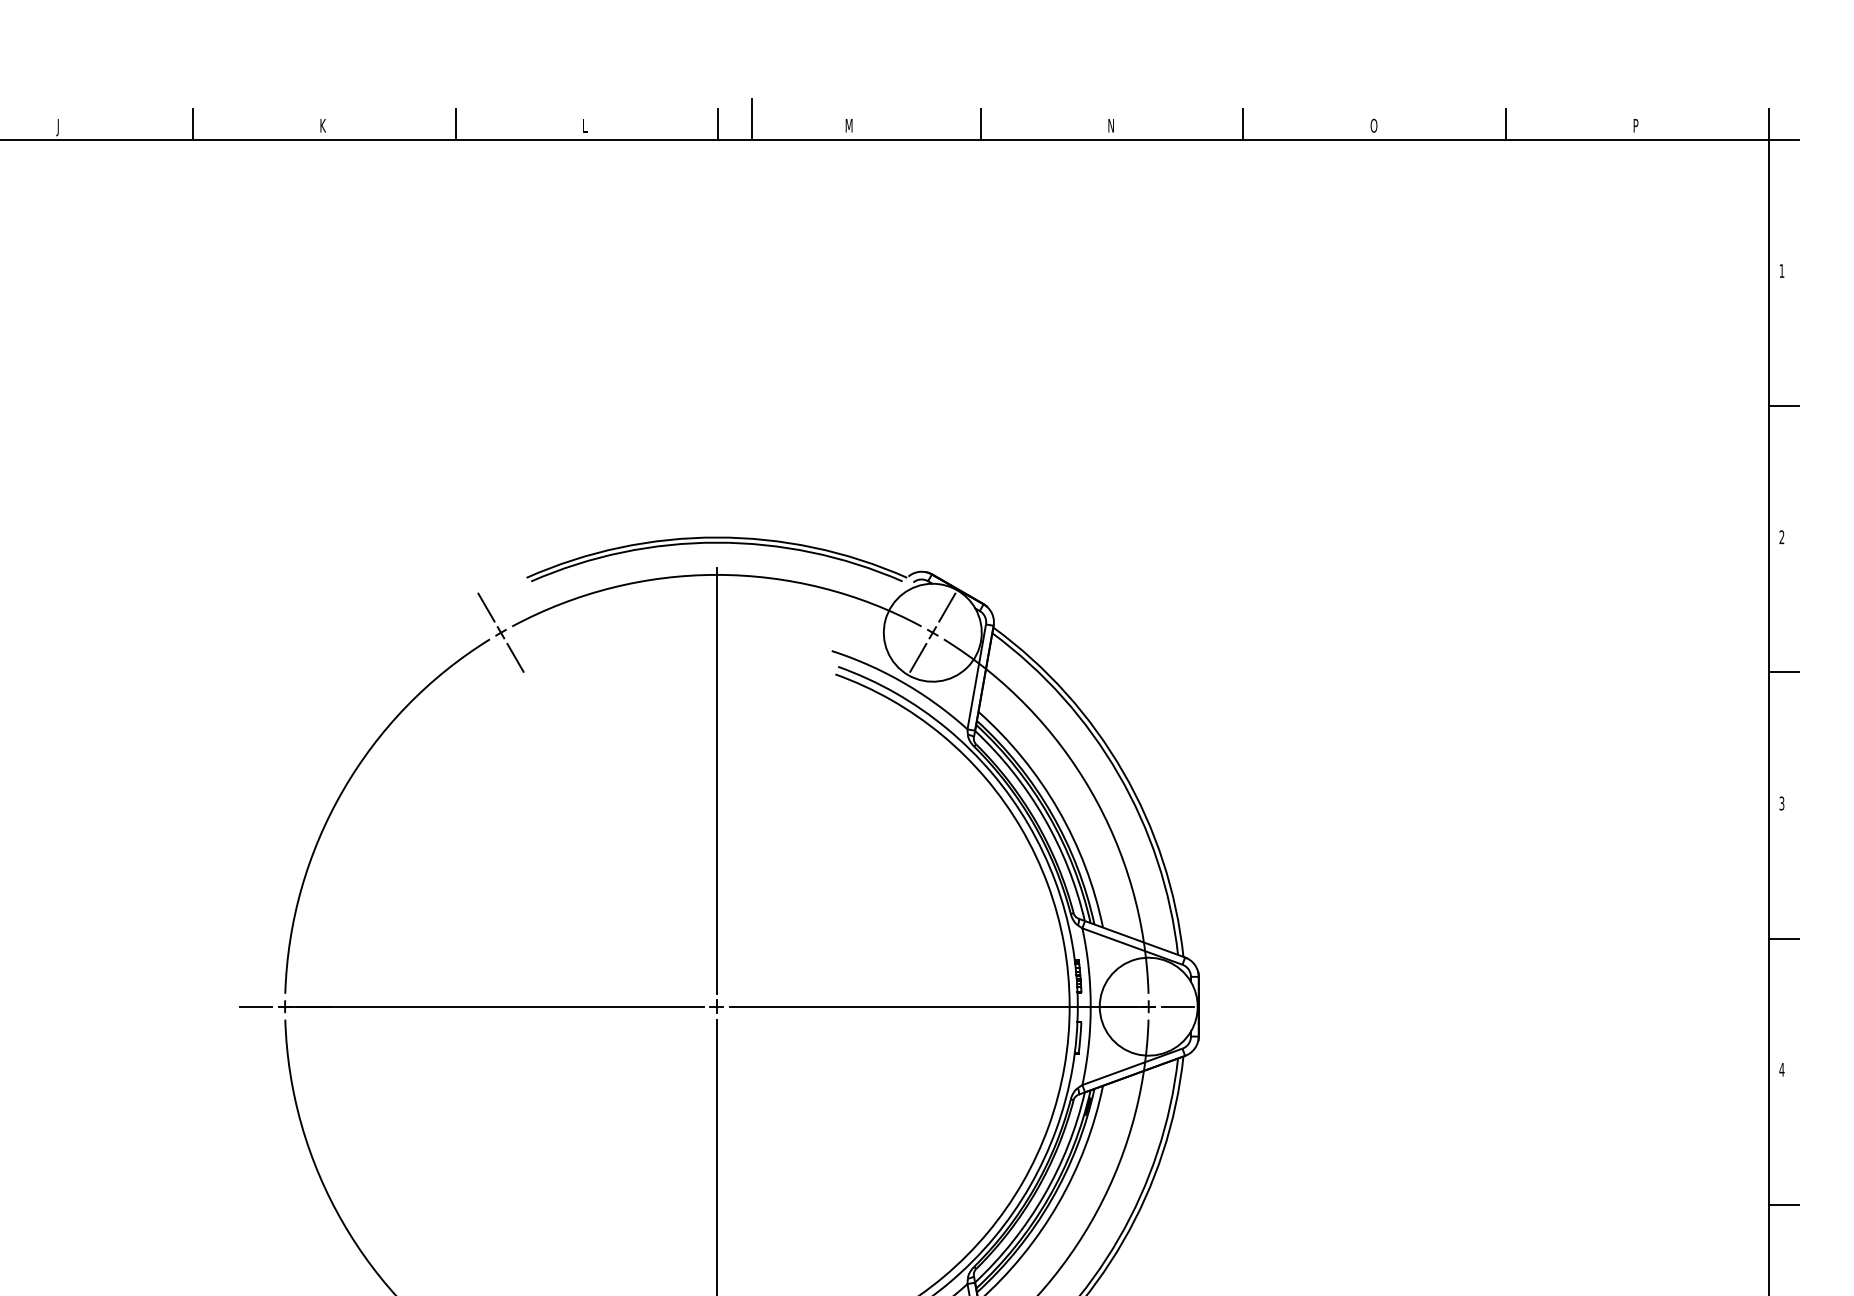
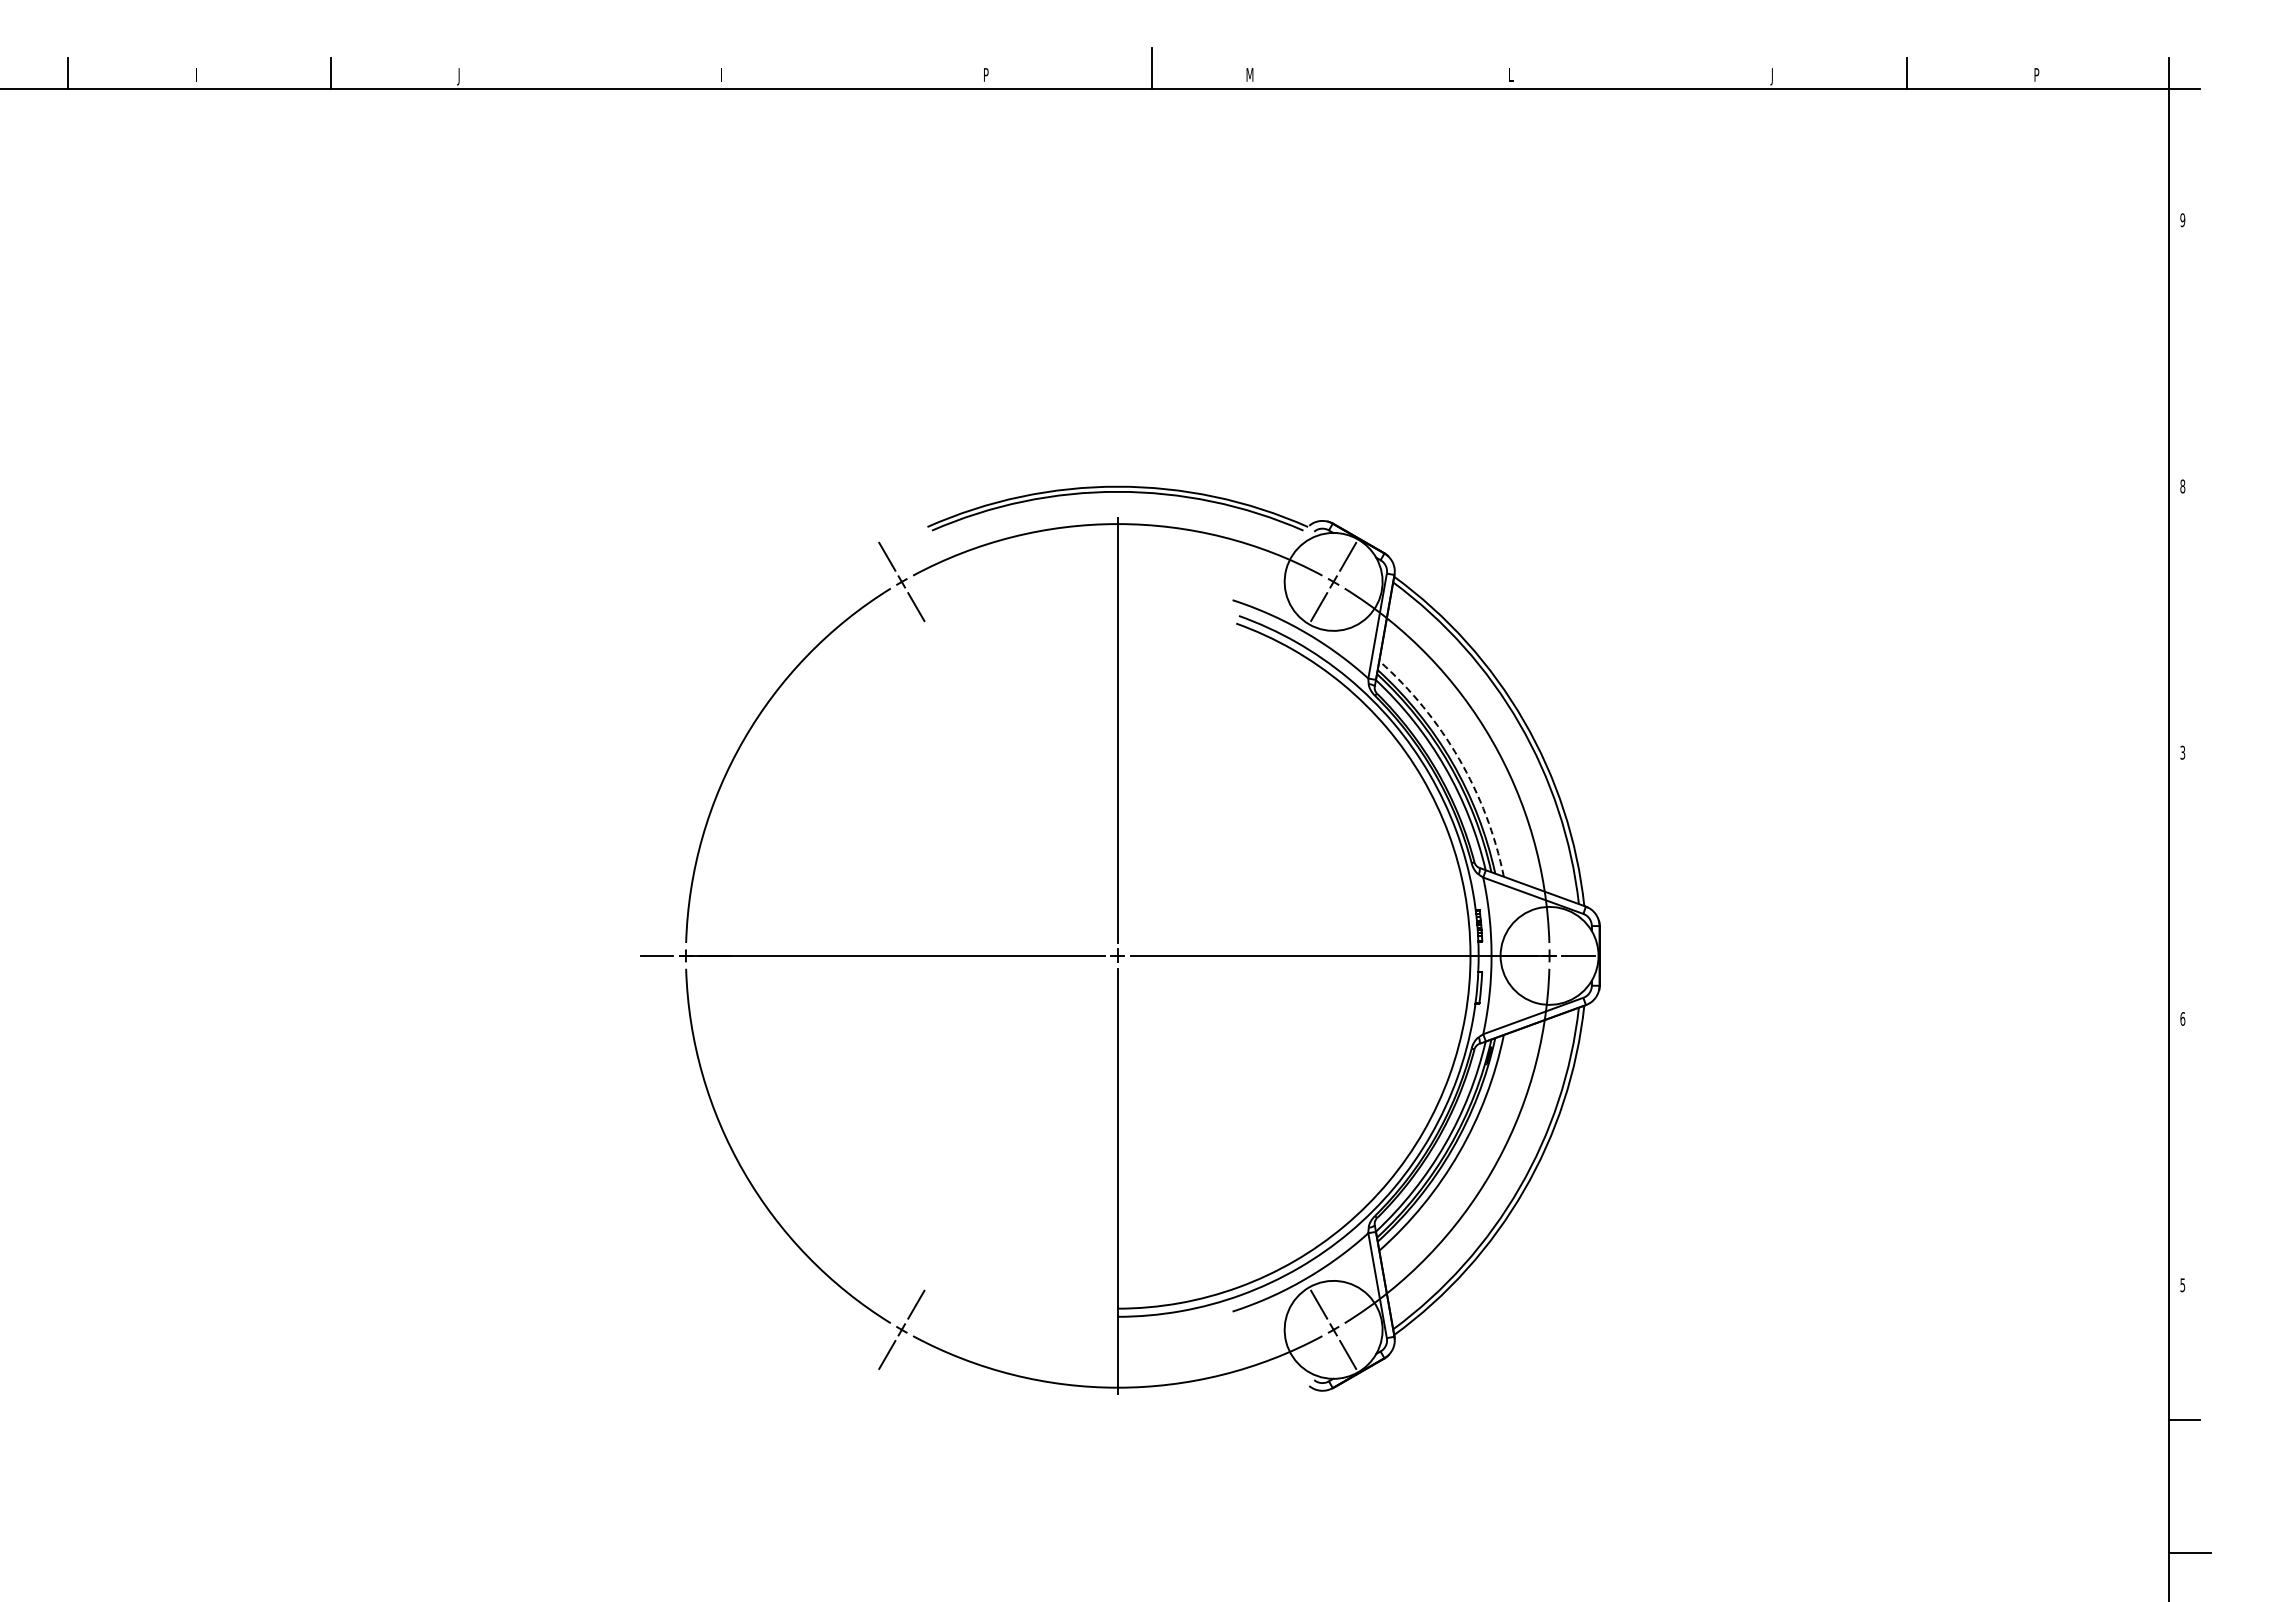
line: (192, 124) -> (593, 73), removed
line: (455, 124) -> (856, 73), removed
line: (718, 124) -> (1119, 73), removed
line: (980, 124) -> (1381, 73), removed
line: (1243, 124) -> (1644, 73), removed
text: (322, 125) -> (723, 74), K -> I
text: (585, 125) -> (986, 74), L -> P
text: (1110, 125) -> (1511, 74), N -> L
text: (1373, 127) -> (1774, 76), O -> J
text: (1781, 271) -> (2182, 220), 1 -> 9
line: (1783, 406) -> (2184, 355), removed
text: (1781, 537) -> (2182, 486), 2 -> 8
line: (1783, 672) -> (2184, 621), removed
arc: (1058, 809) -> (1459, 758), solid -> dashed
line: (1783, 938) -> (2184, 887), removed
text: (1781, 1069) -> (2182, 1018), 4 -> 6
line: (1783, 1204) -> (2184, 1153), removed

